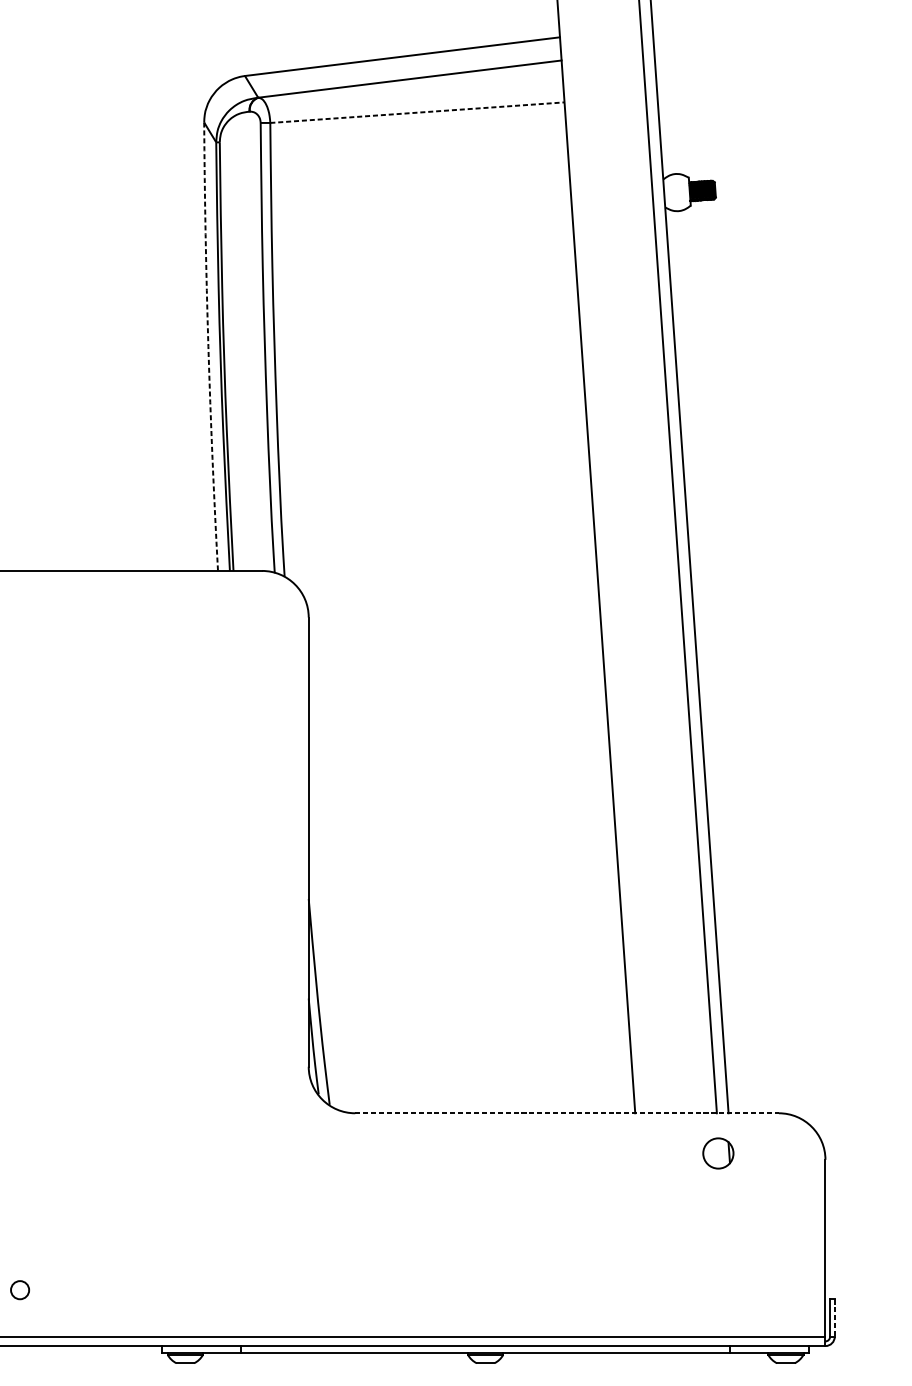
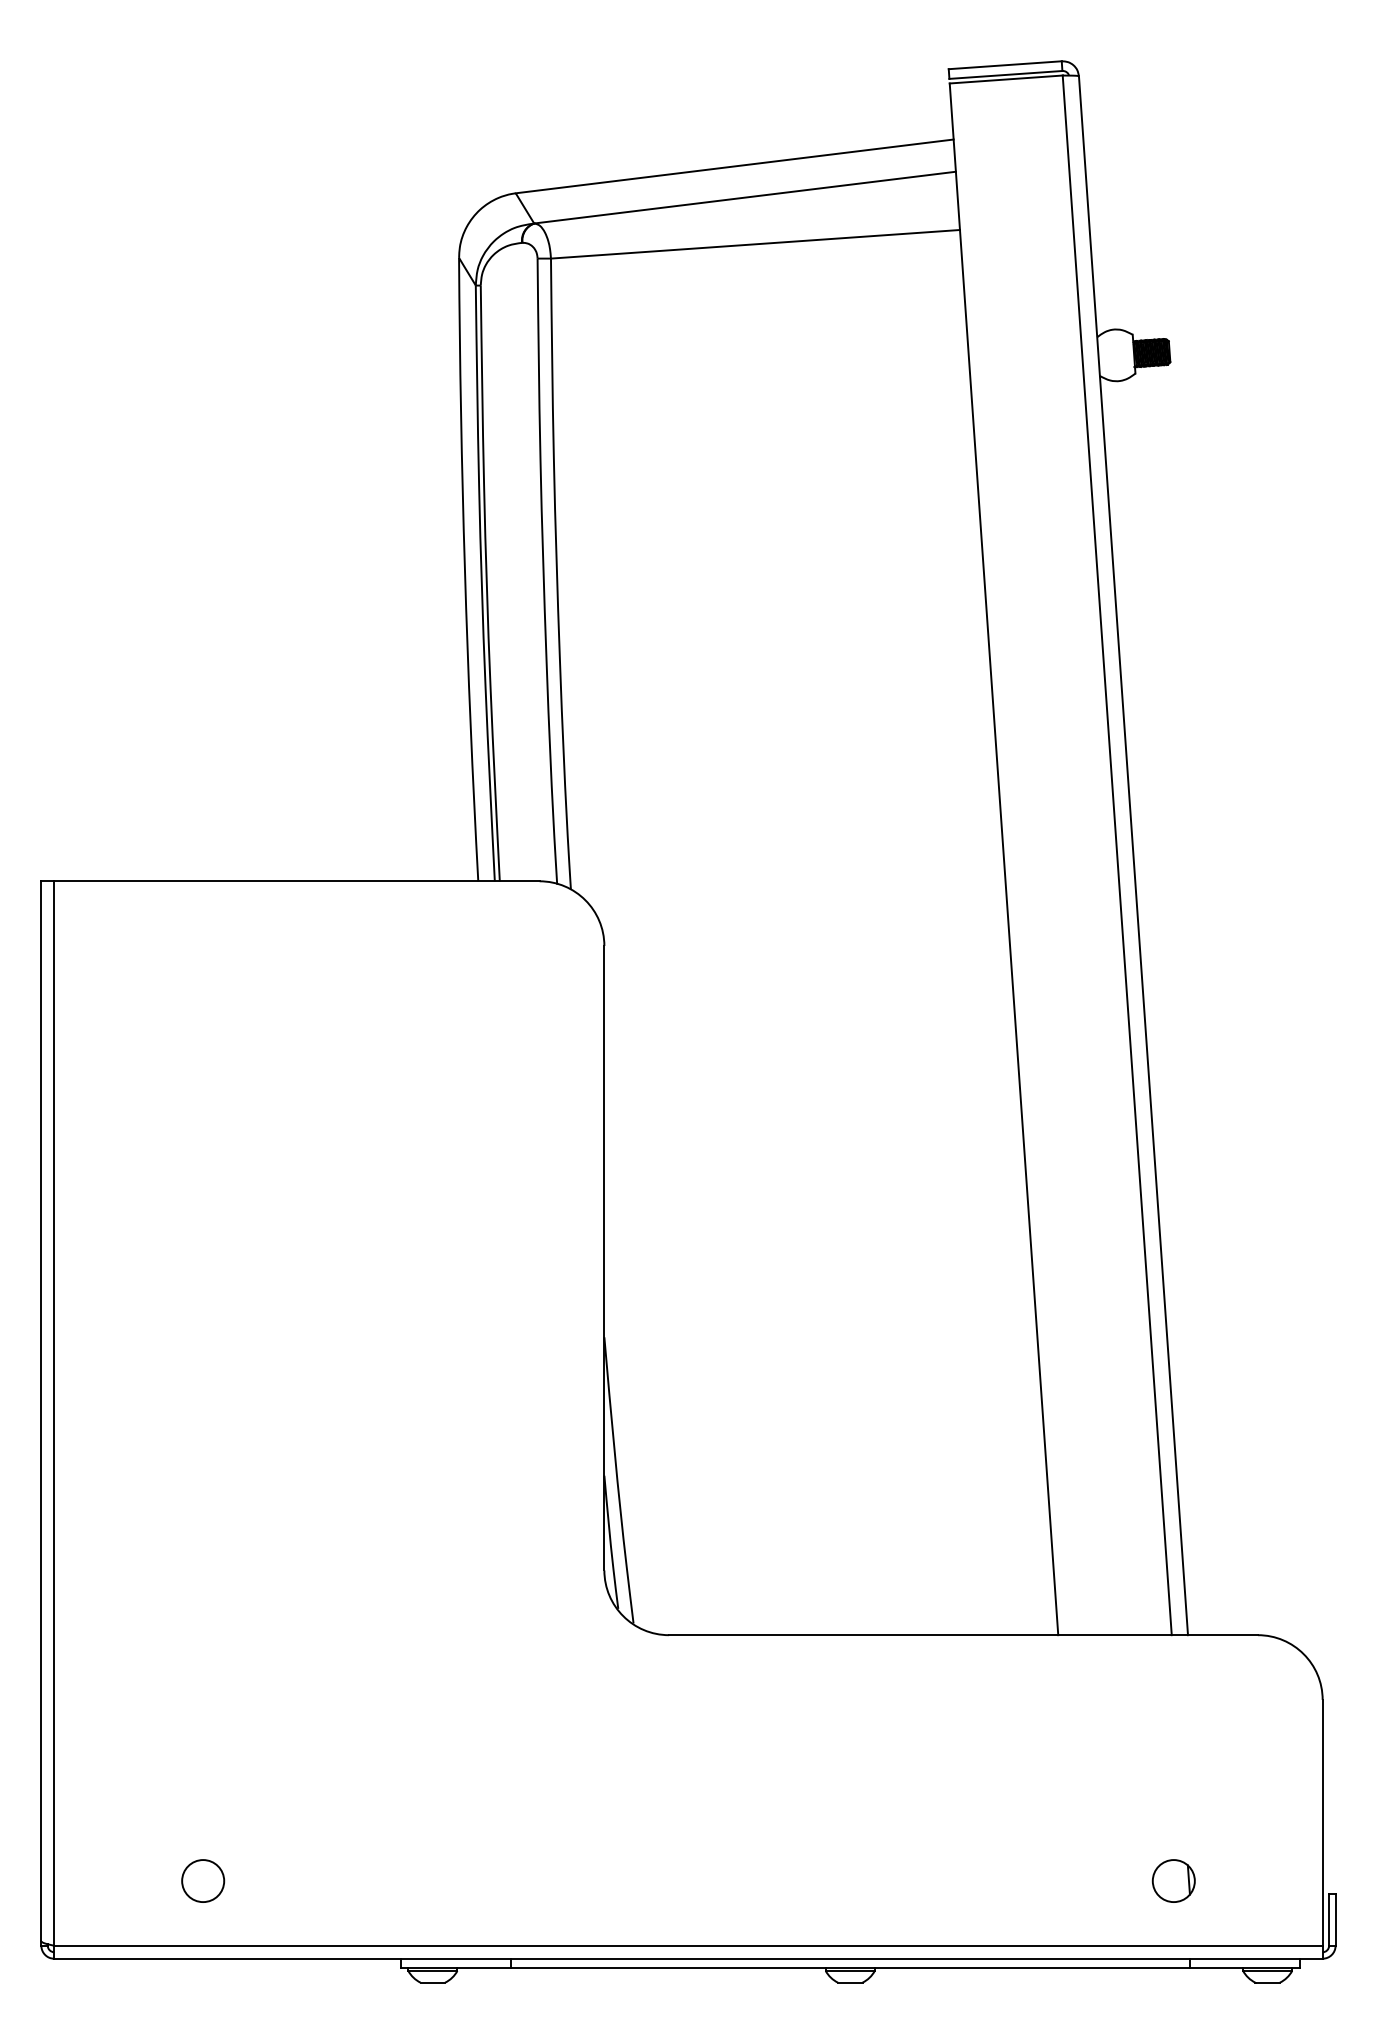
line: (418, 112) -> (756, 244), dashed -> solid
arc: (208, 346) -> (464, 569), dashed -> solid
line: (567, 1113) -> (964, 1635), dashed -> solid
part: (718, 1153) -> (1173, 1880), moved
circle: (20, 1290) -> (203, 1881), size x1.67
line: (834, 1317) -> (1335, 1919), dashed -> solid

